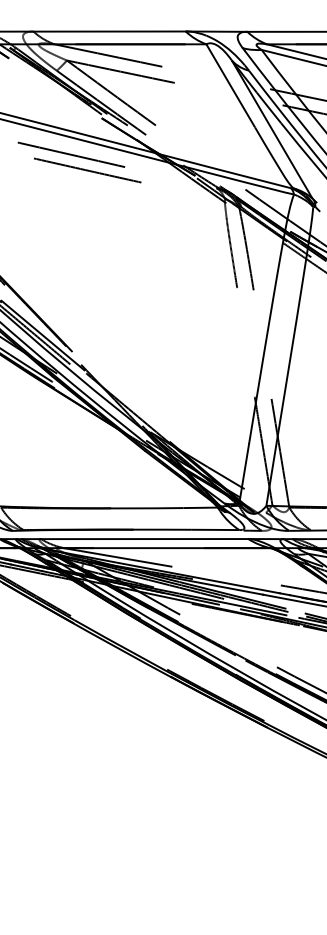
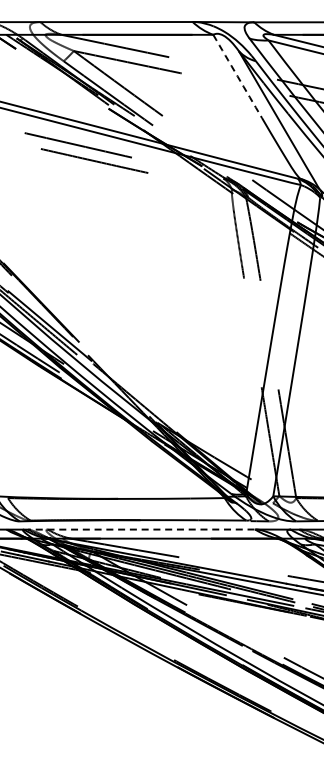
arc: (230, 85) -> (237, 76), solid -> dashed
line: (132, 539) -> (139, 530), solid -> dashed

